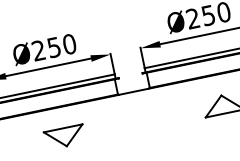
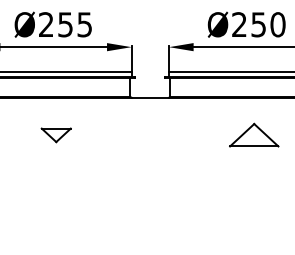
text: (69, 44) -> (84, 24), Ø250 -> Ø255
part: (65, 137) -> (56, 135), size x0.6

